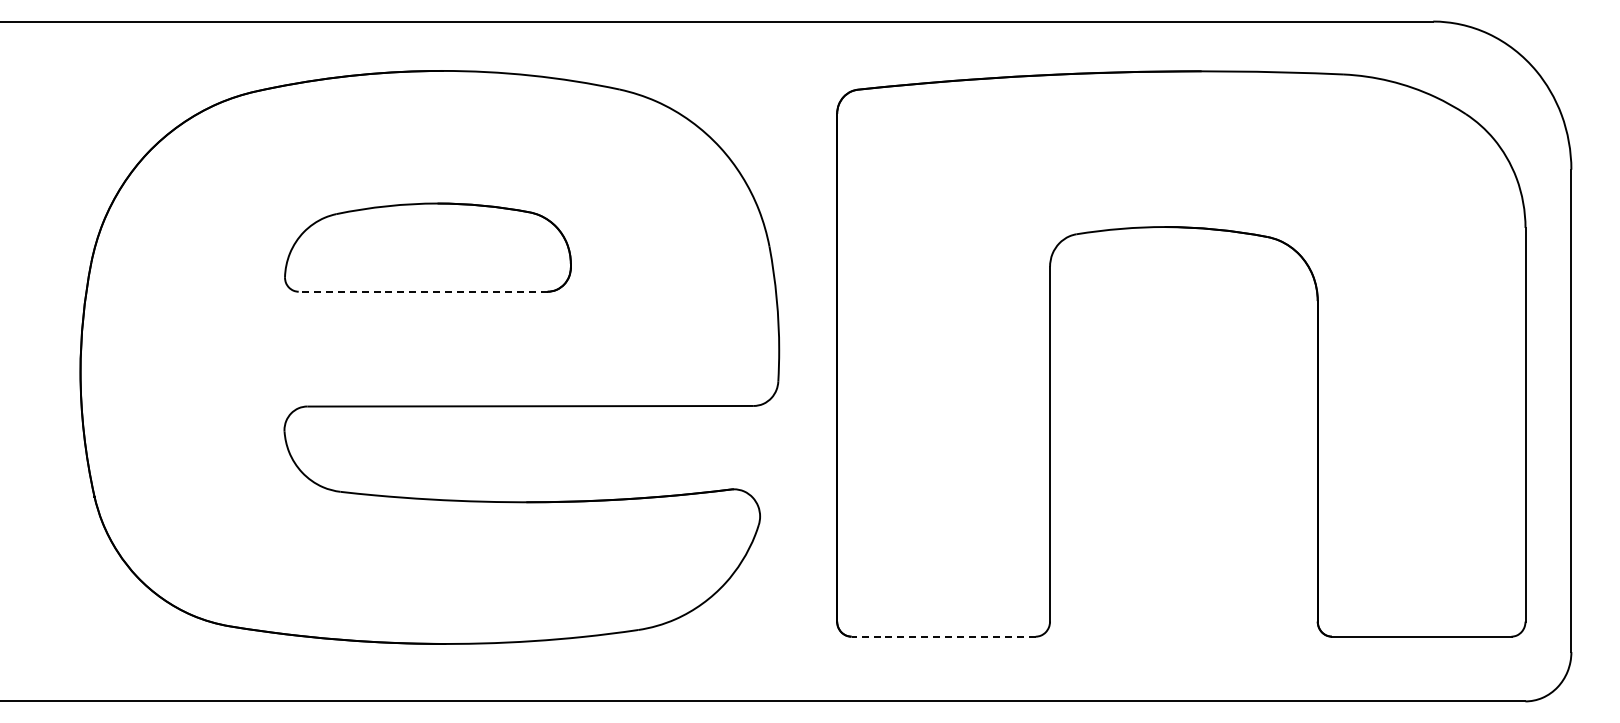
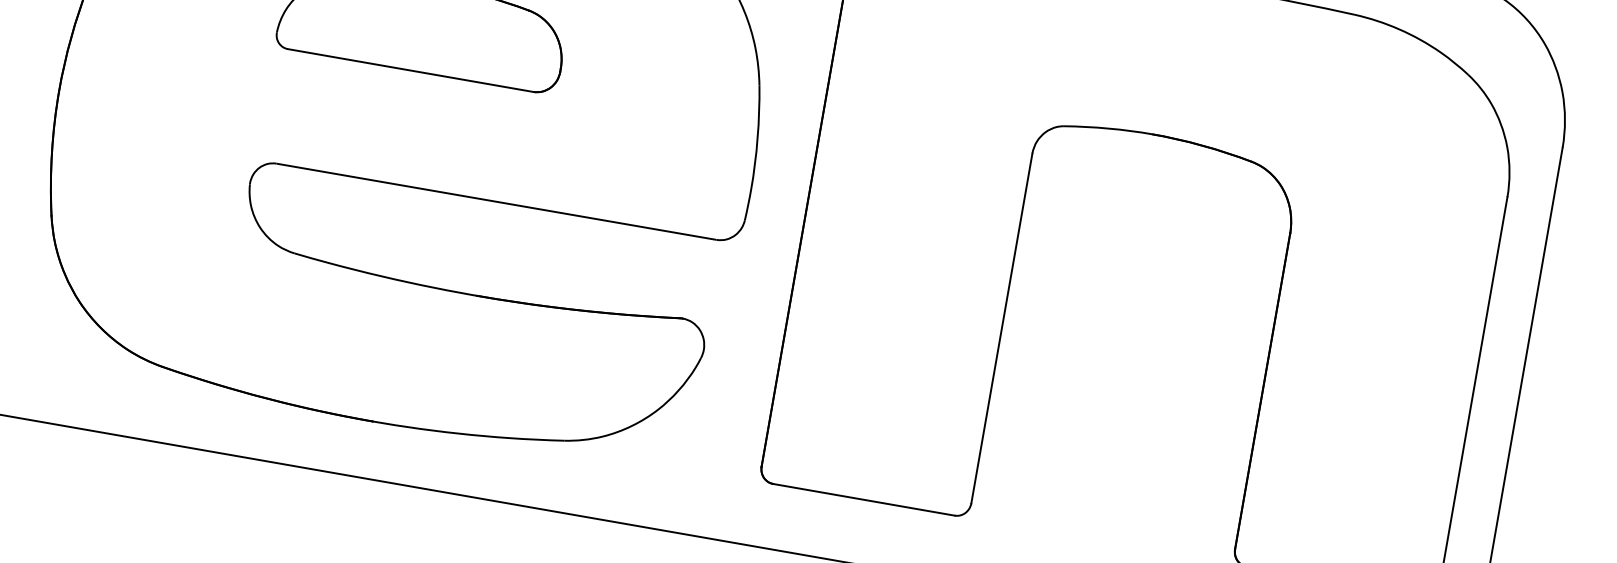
line: (422, 291) -> (409, 70), dashed -> solid
line: (943, 636) -> (863, 499), dashed -> solid

